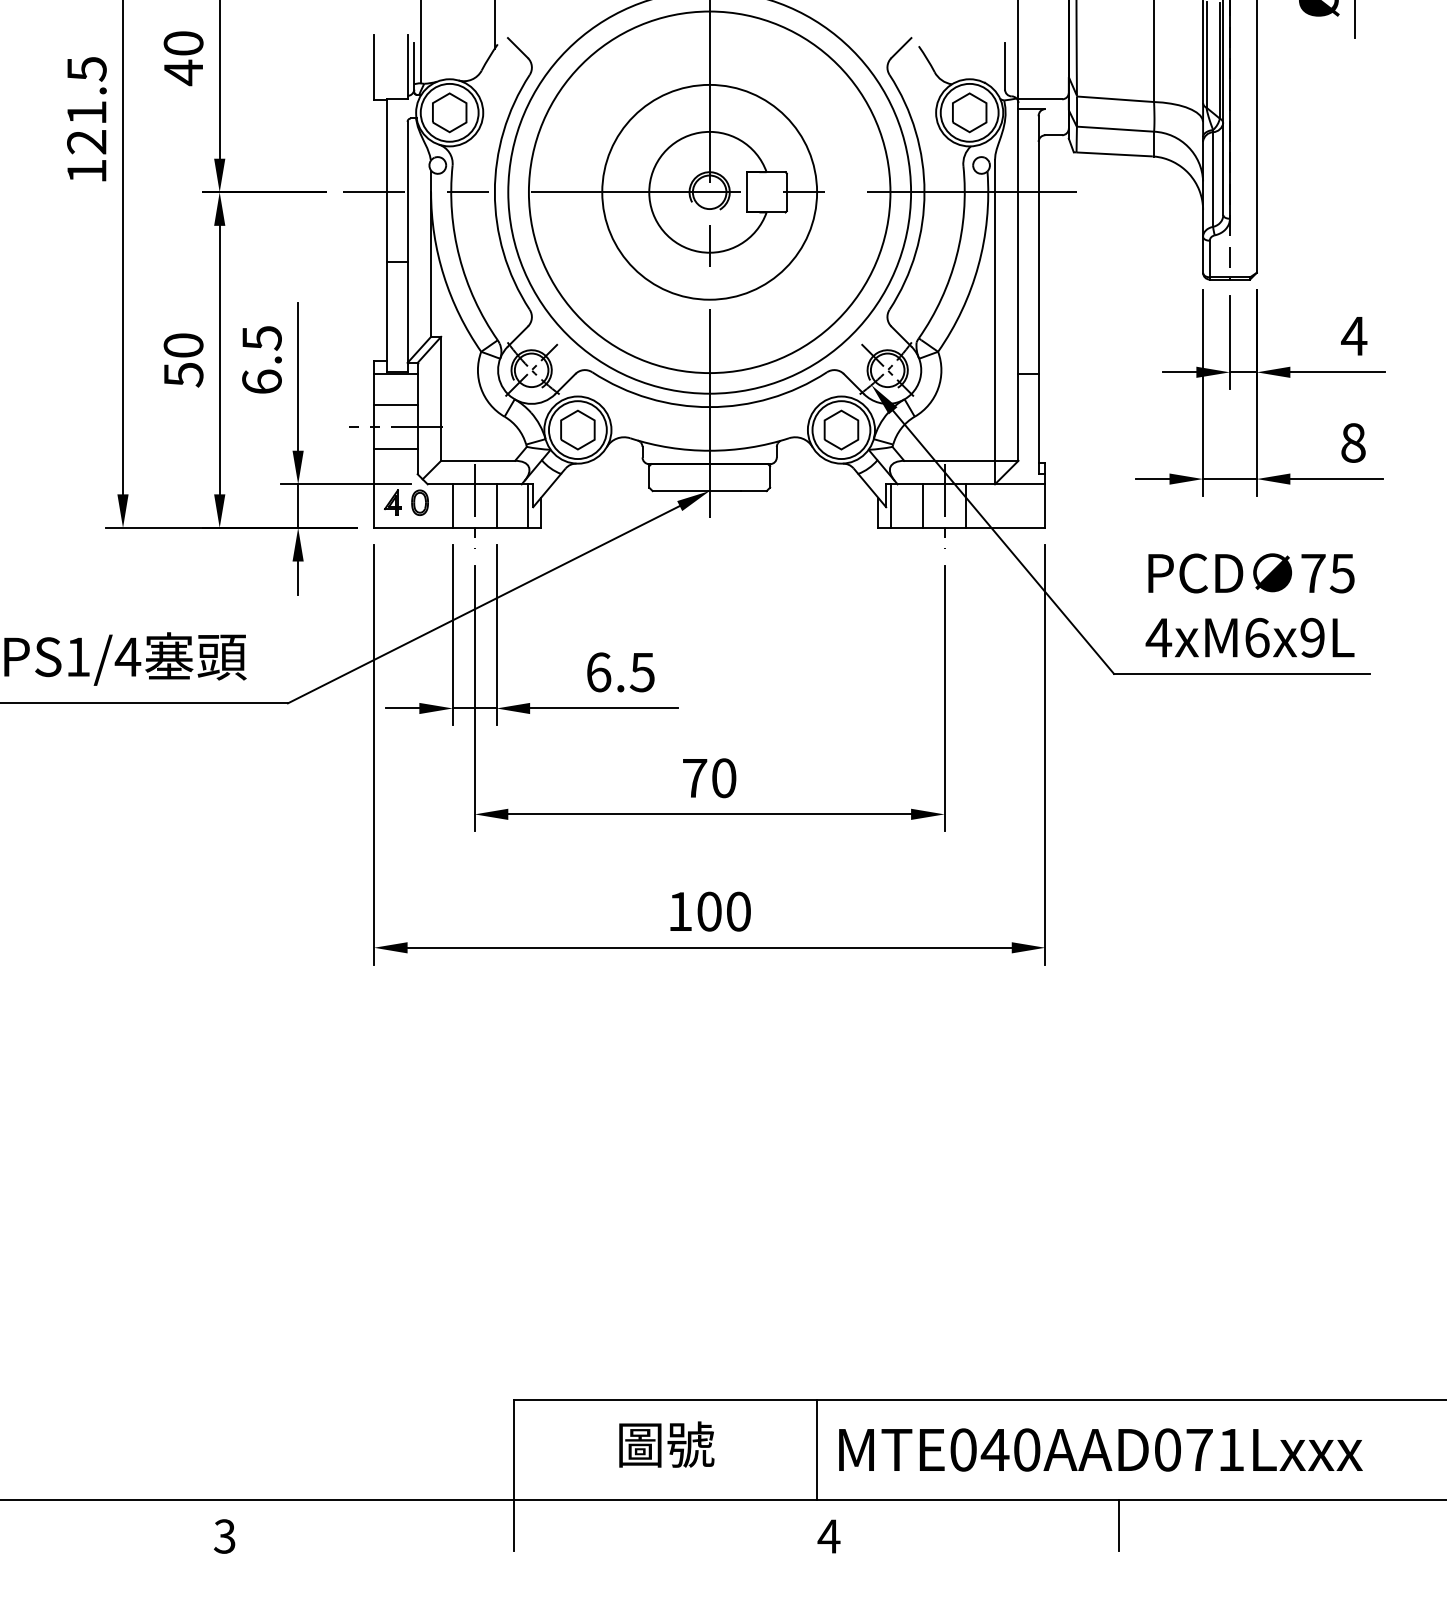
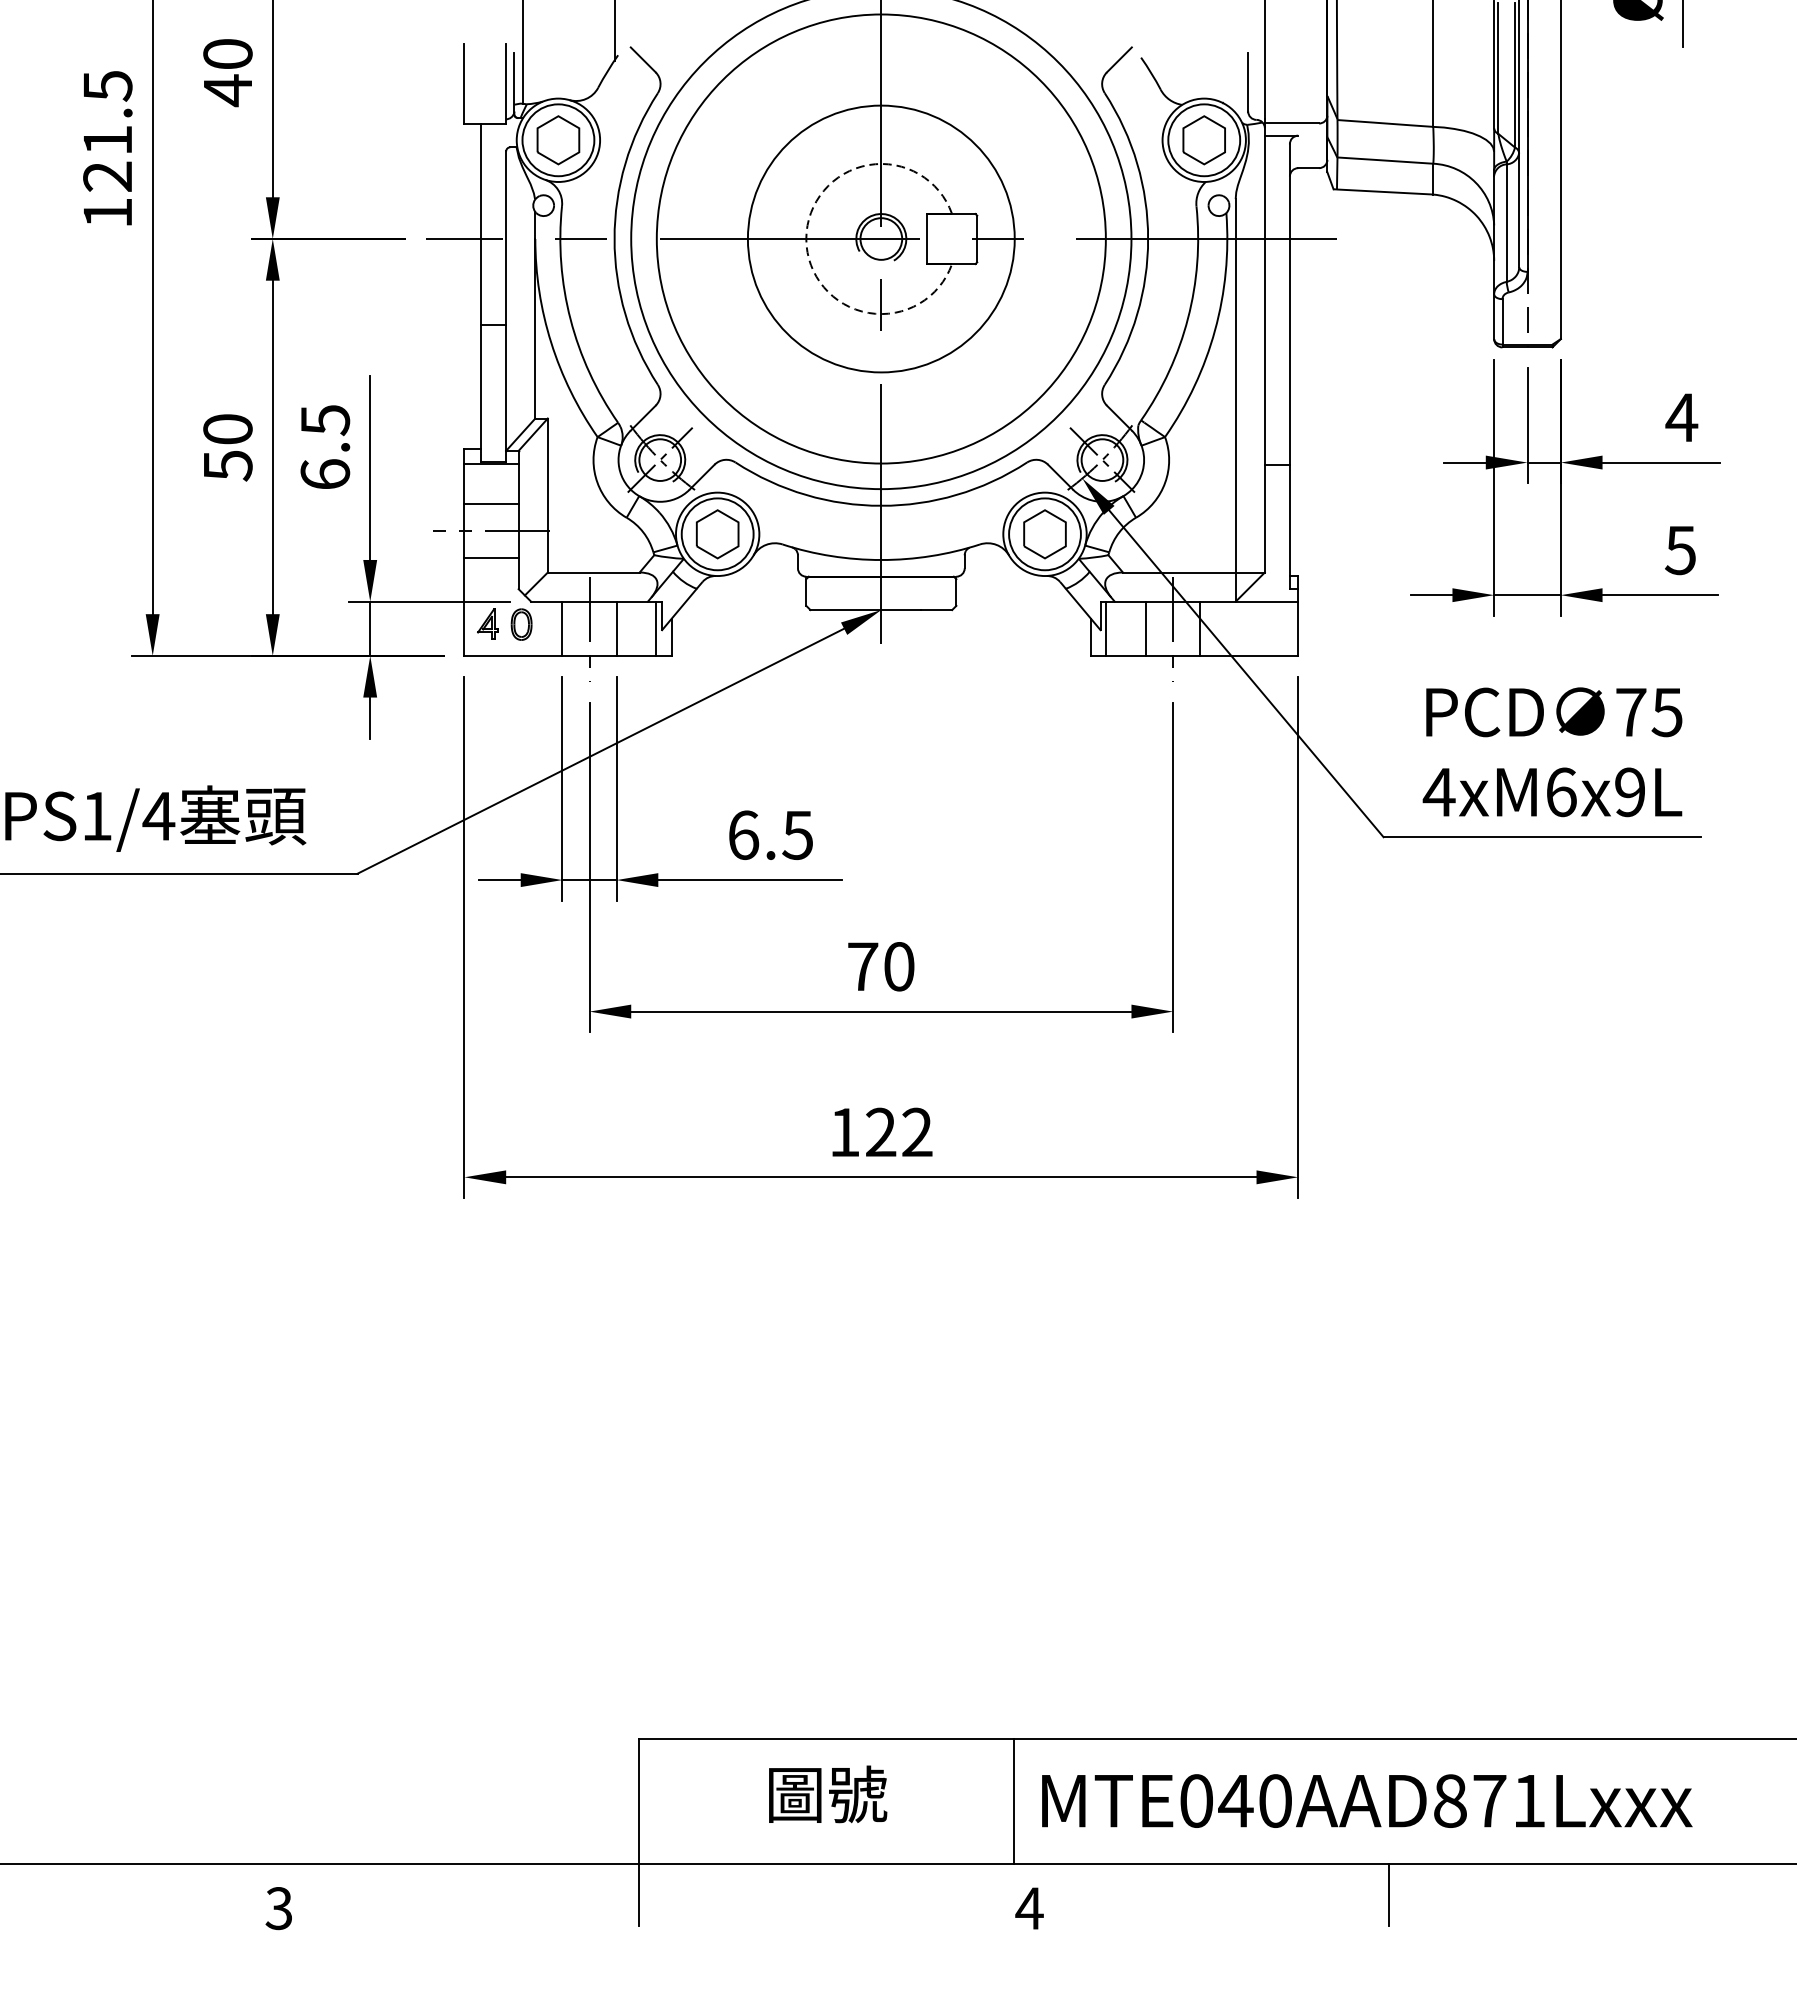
arc: (649, 192) -> (806, 239), solid -> dashed
text: (1352, 442) -> (1679, 549), 8 -> 5
text: (723, 911) -> (898, 1132), 100 -> 122
text: (1167, 1449) -> (1449, 1800), MTE040AAD071Lxxx -> MTE040AAD871Lxxx

